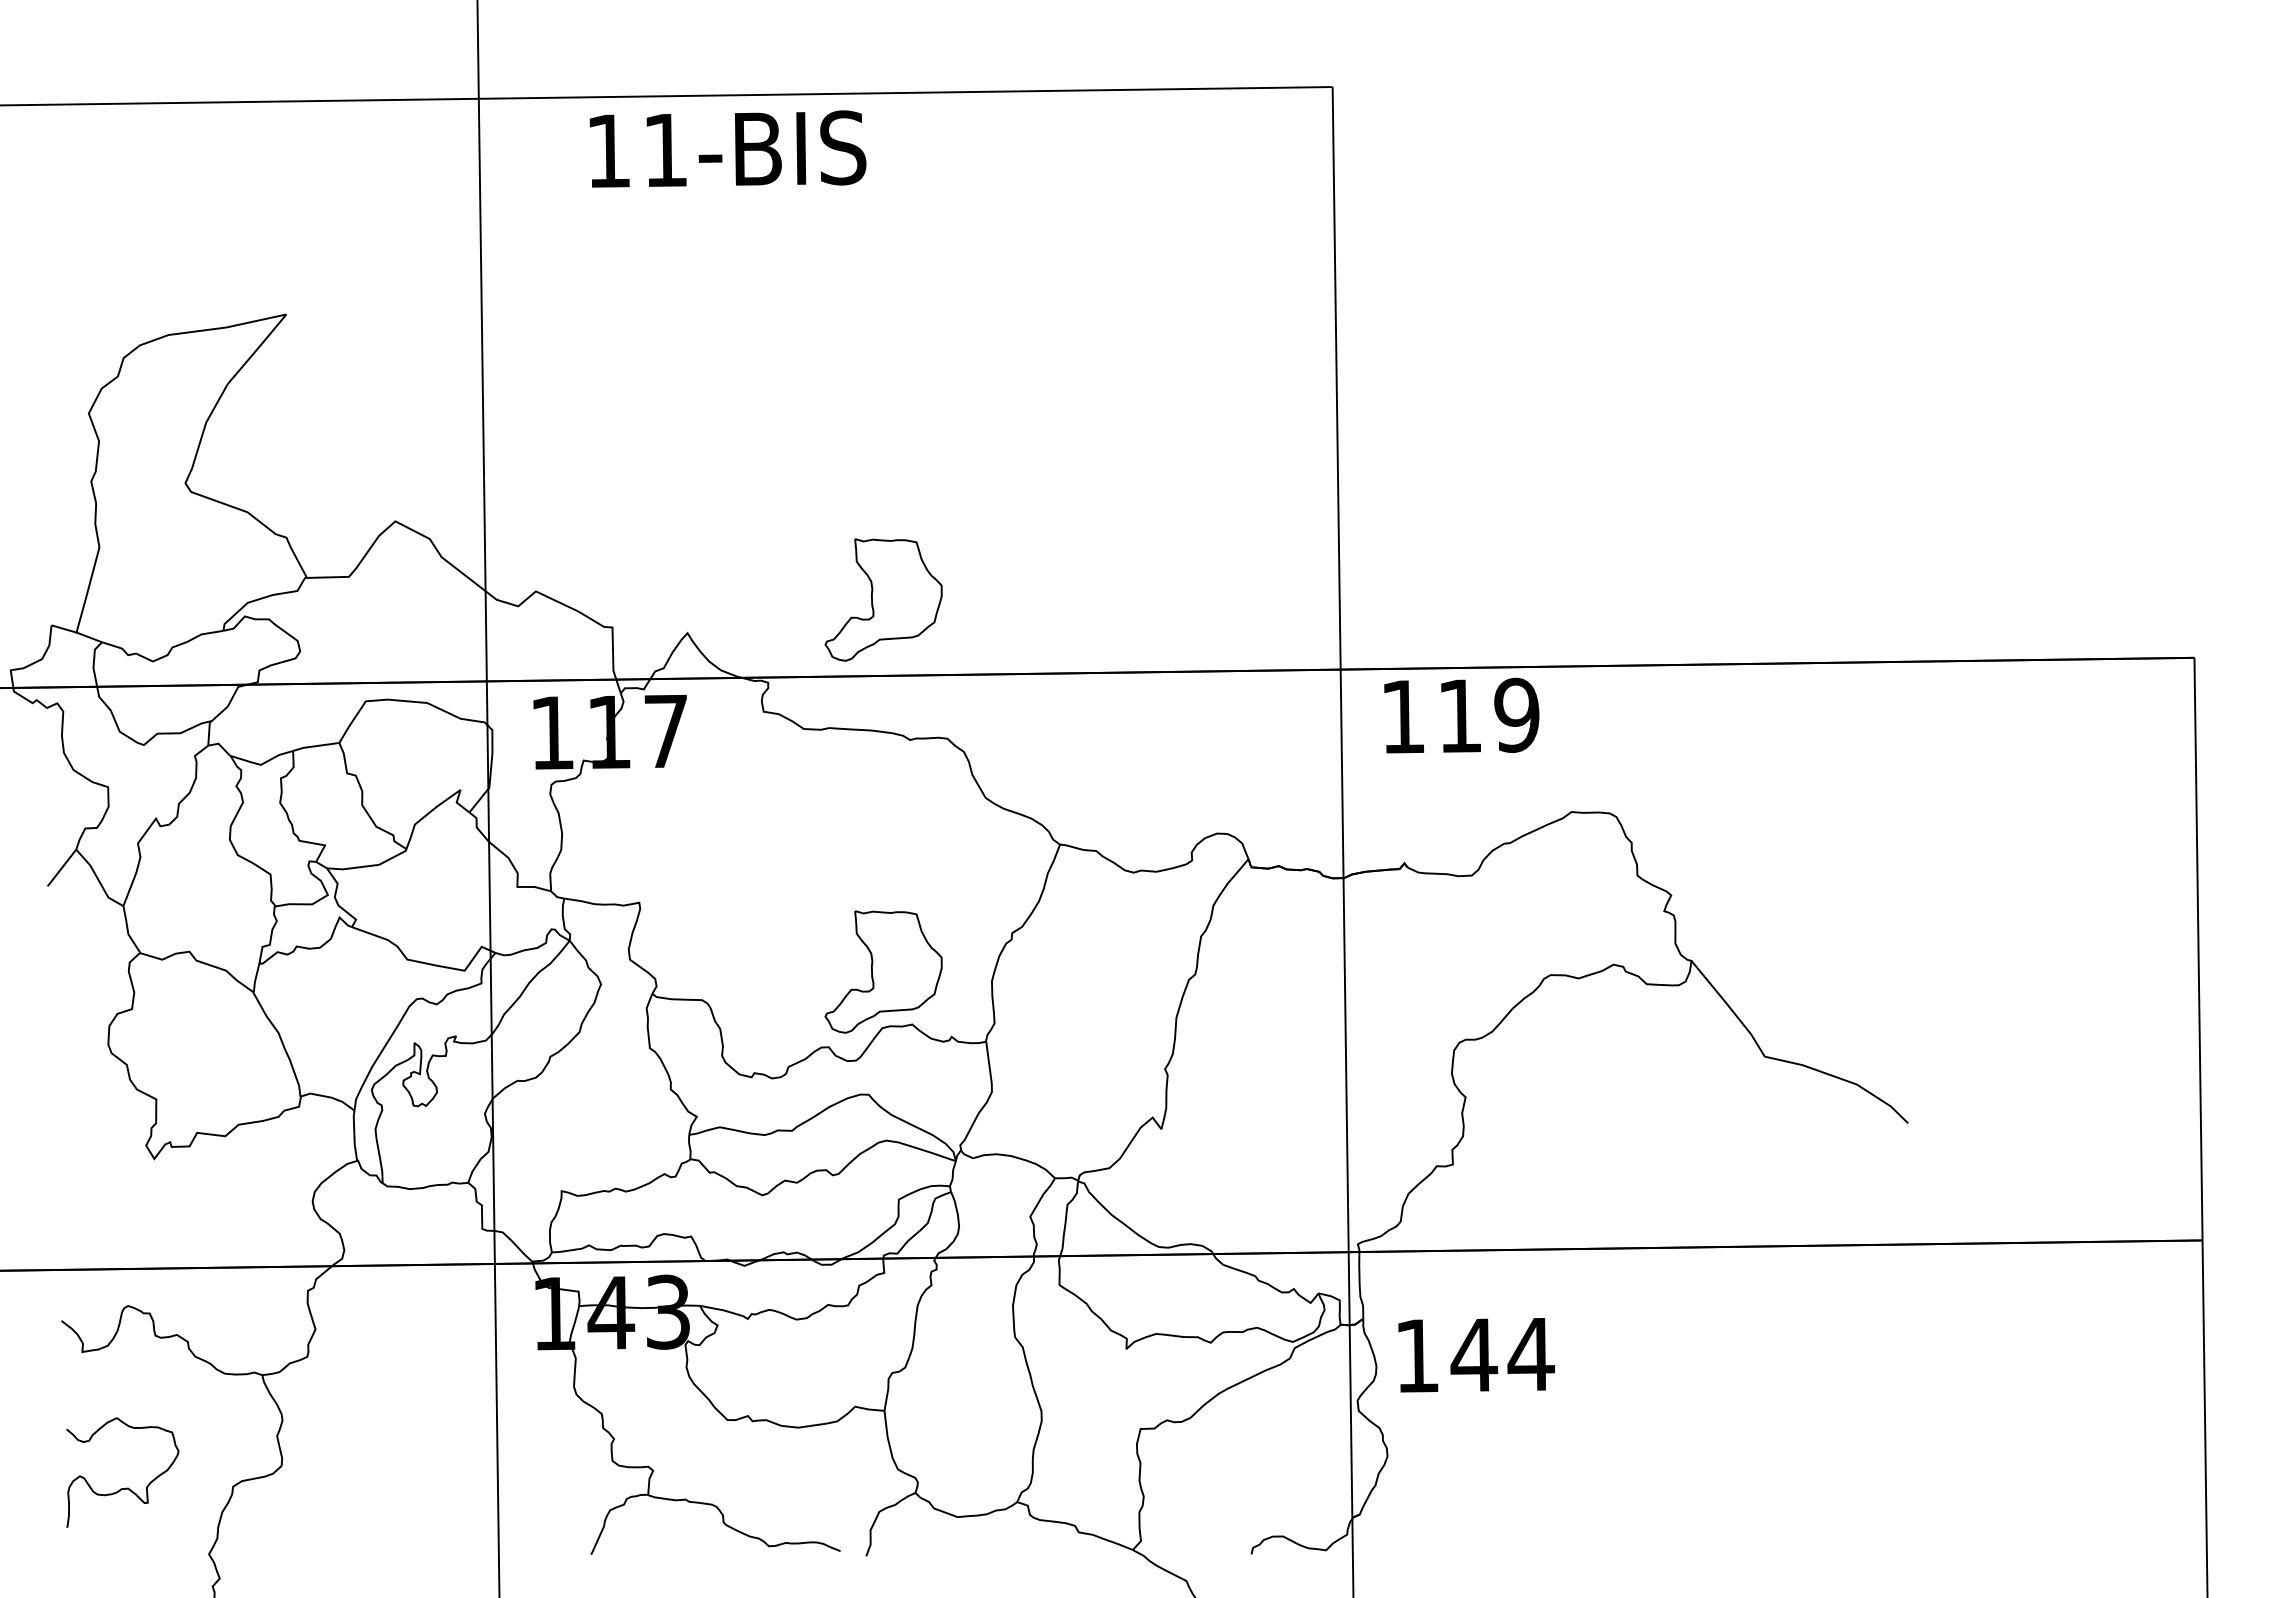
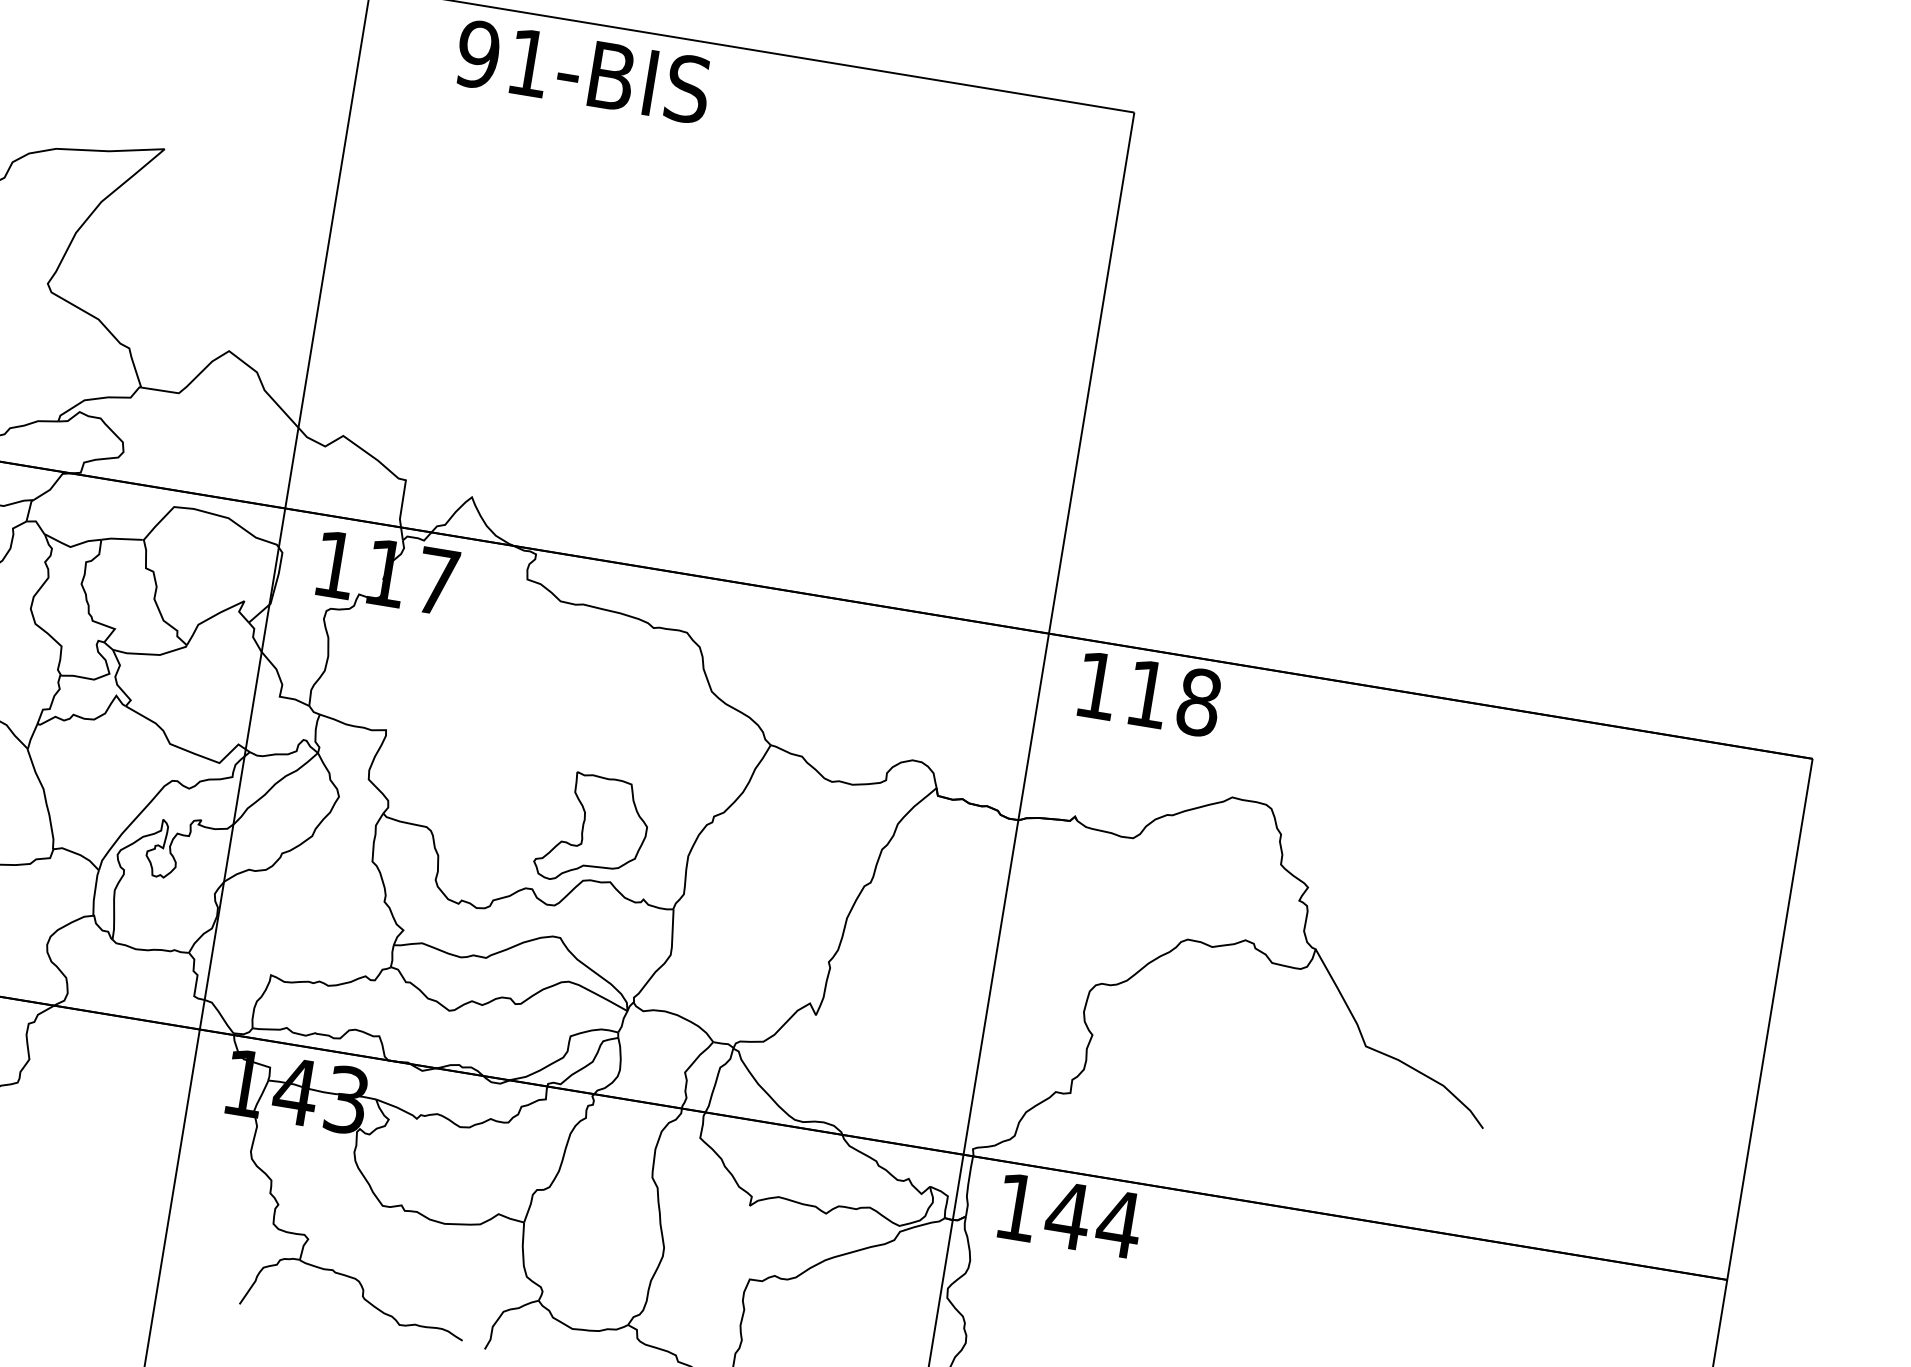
text: (608, 150) -> (478, 54), 11-BIS -> 91-BIS
part: (883, 599) -> (652, 498), removed
text: (1516, 714) -> (1198, 701), 119 -> 118
text: (1476, 1355) -> (1070, 1216), moved

